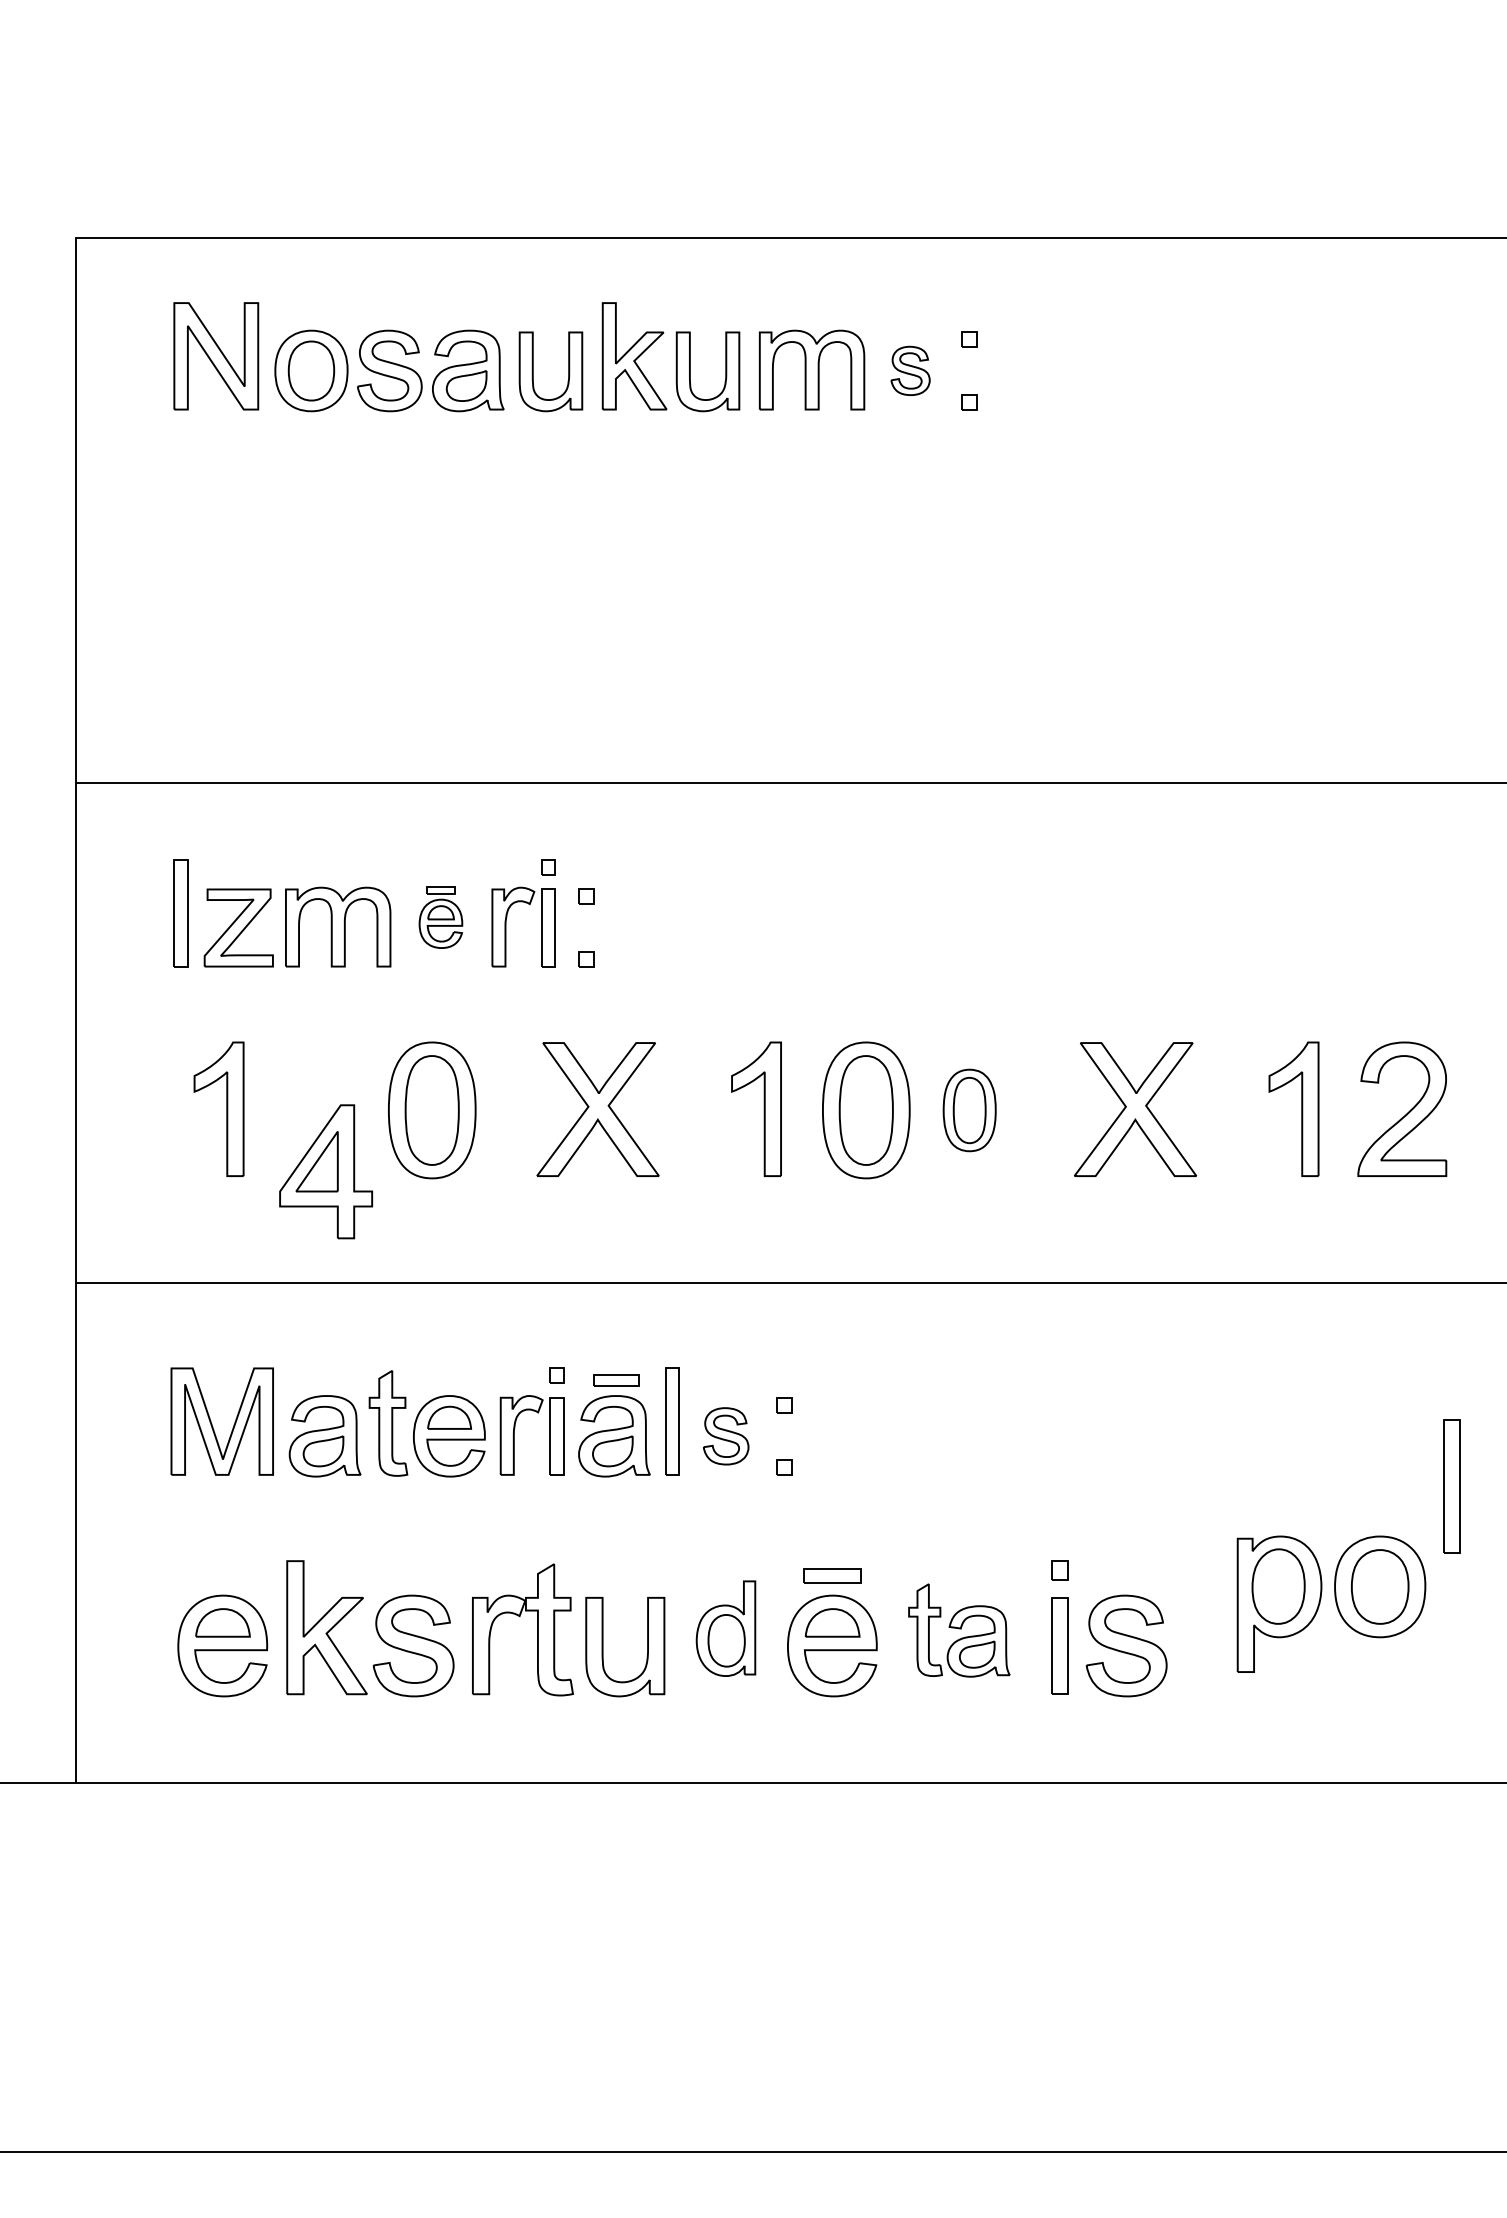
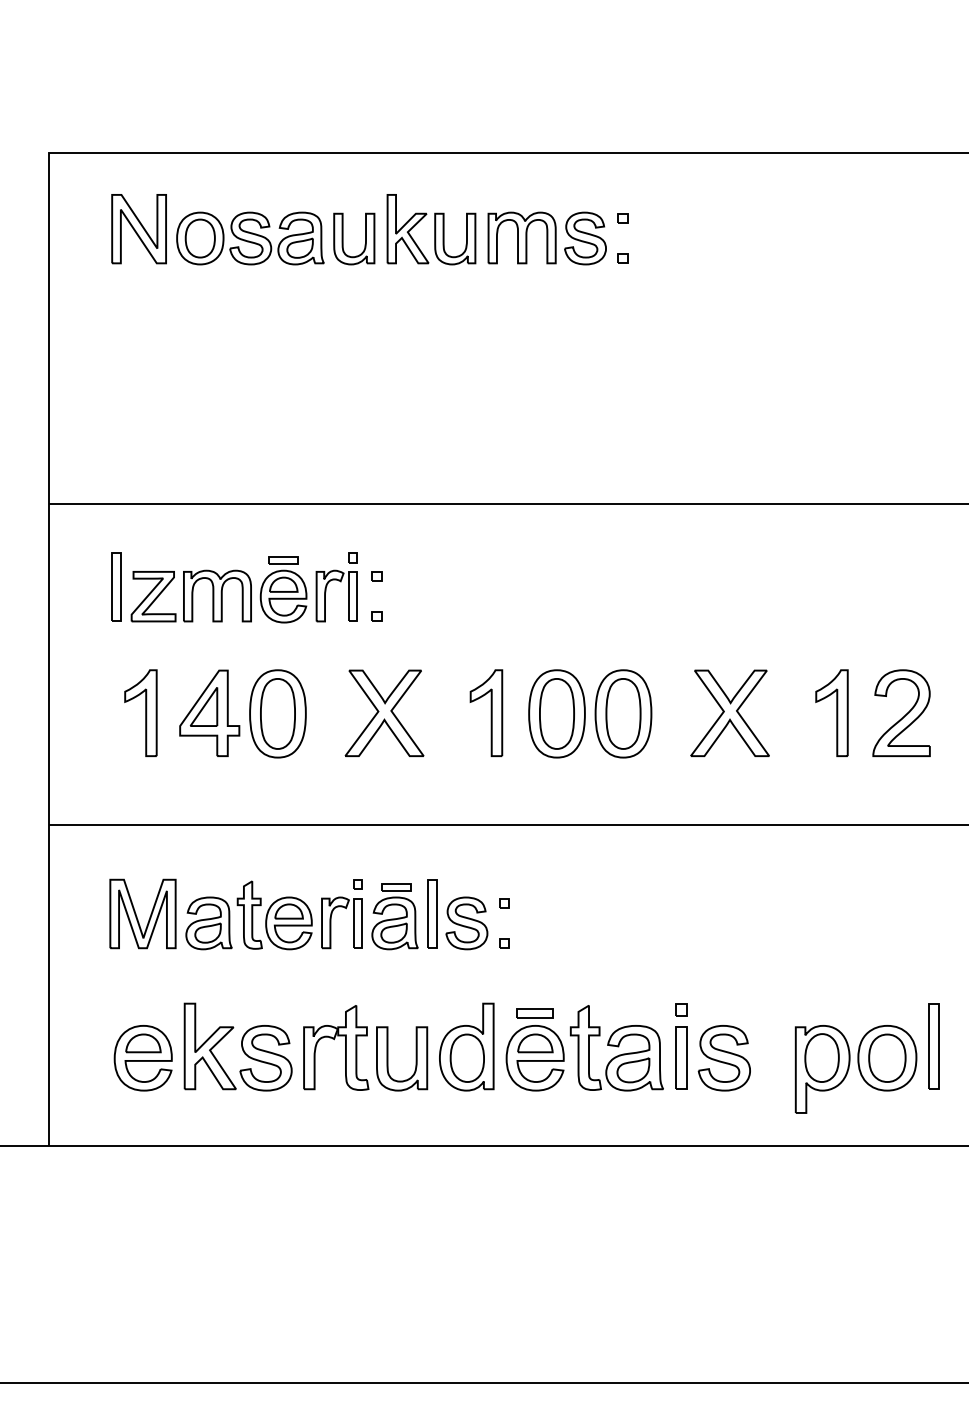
part: (910, 370) -> (585, 238), size x1.67
part: (440, 916) -> (283, 589), size x1.67
part: (969, 1109) -> (623, 713), size x1.67
part: (325, 1170) -> (209, 712), moved
part: (725, 1436) -> (466, 923), size x1.43
part: (1451, 1486) -> (933, 1046), moved
part: (1330, 1604) -> (855, 1069), moved
part: (725, 1627) -> (466, 1046), size x1.43
part: (958, 1630) -> (616, 1048), size x1.43

